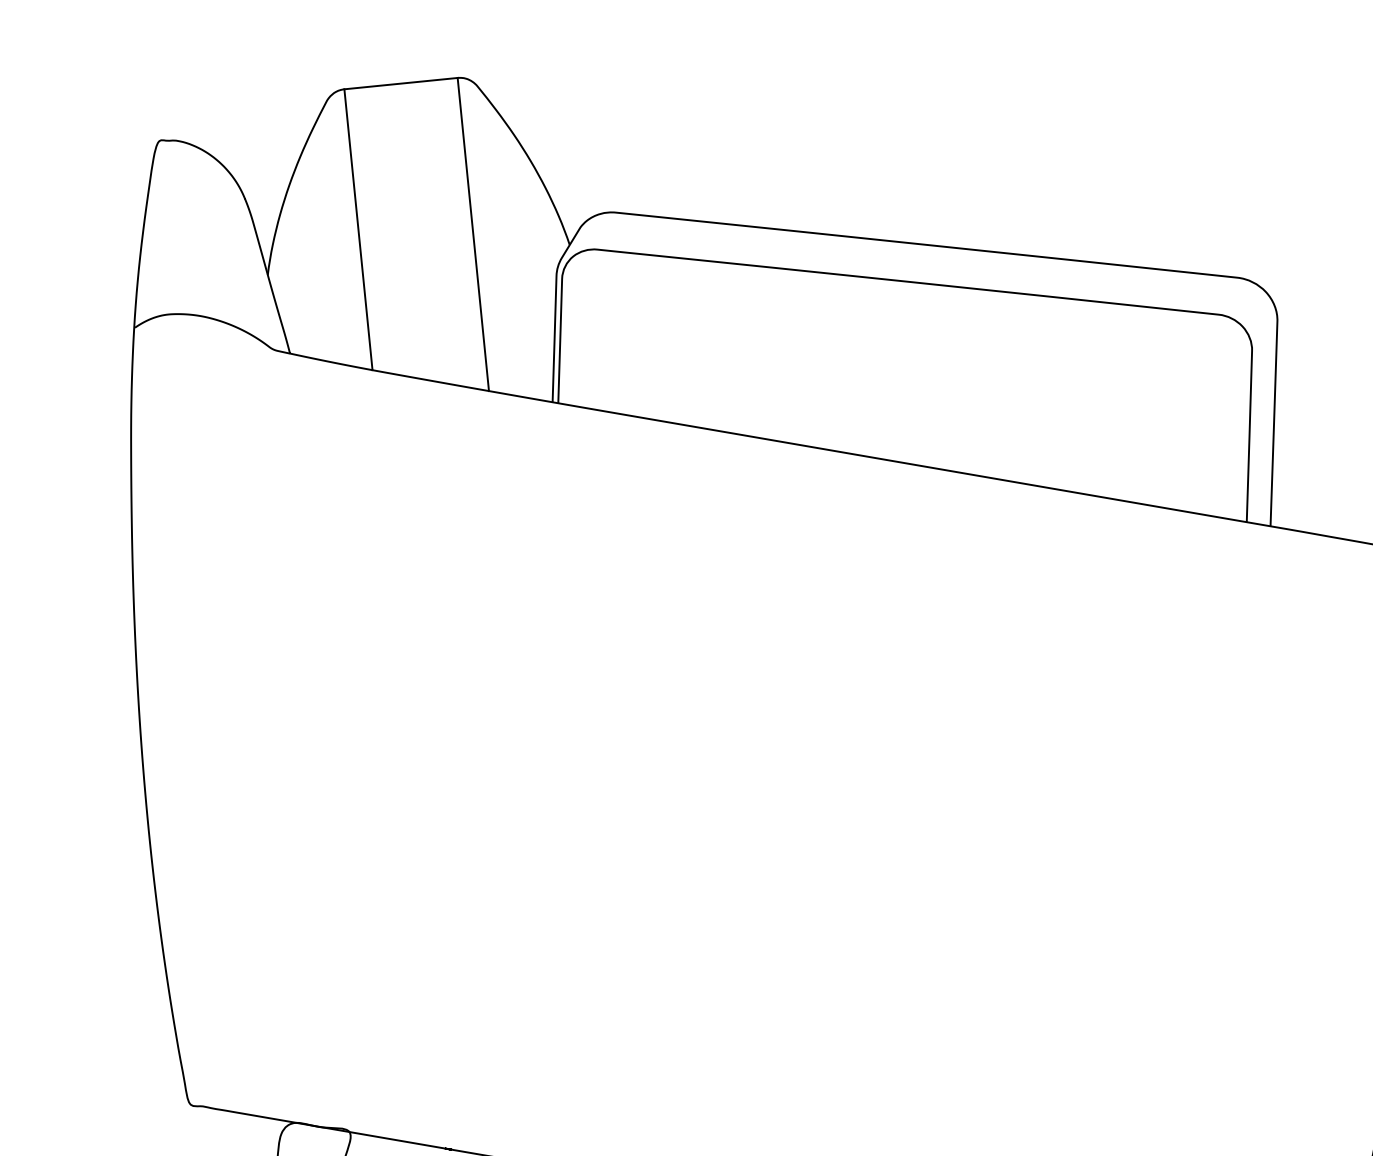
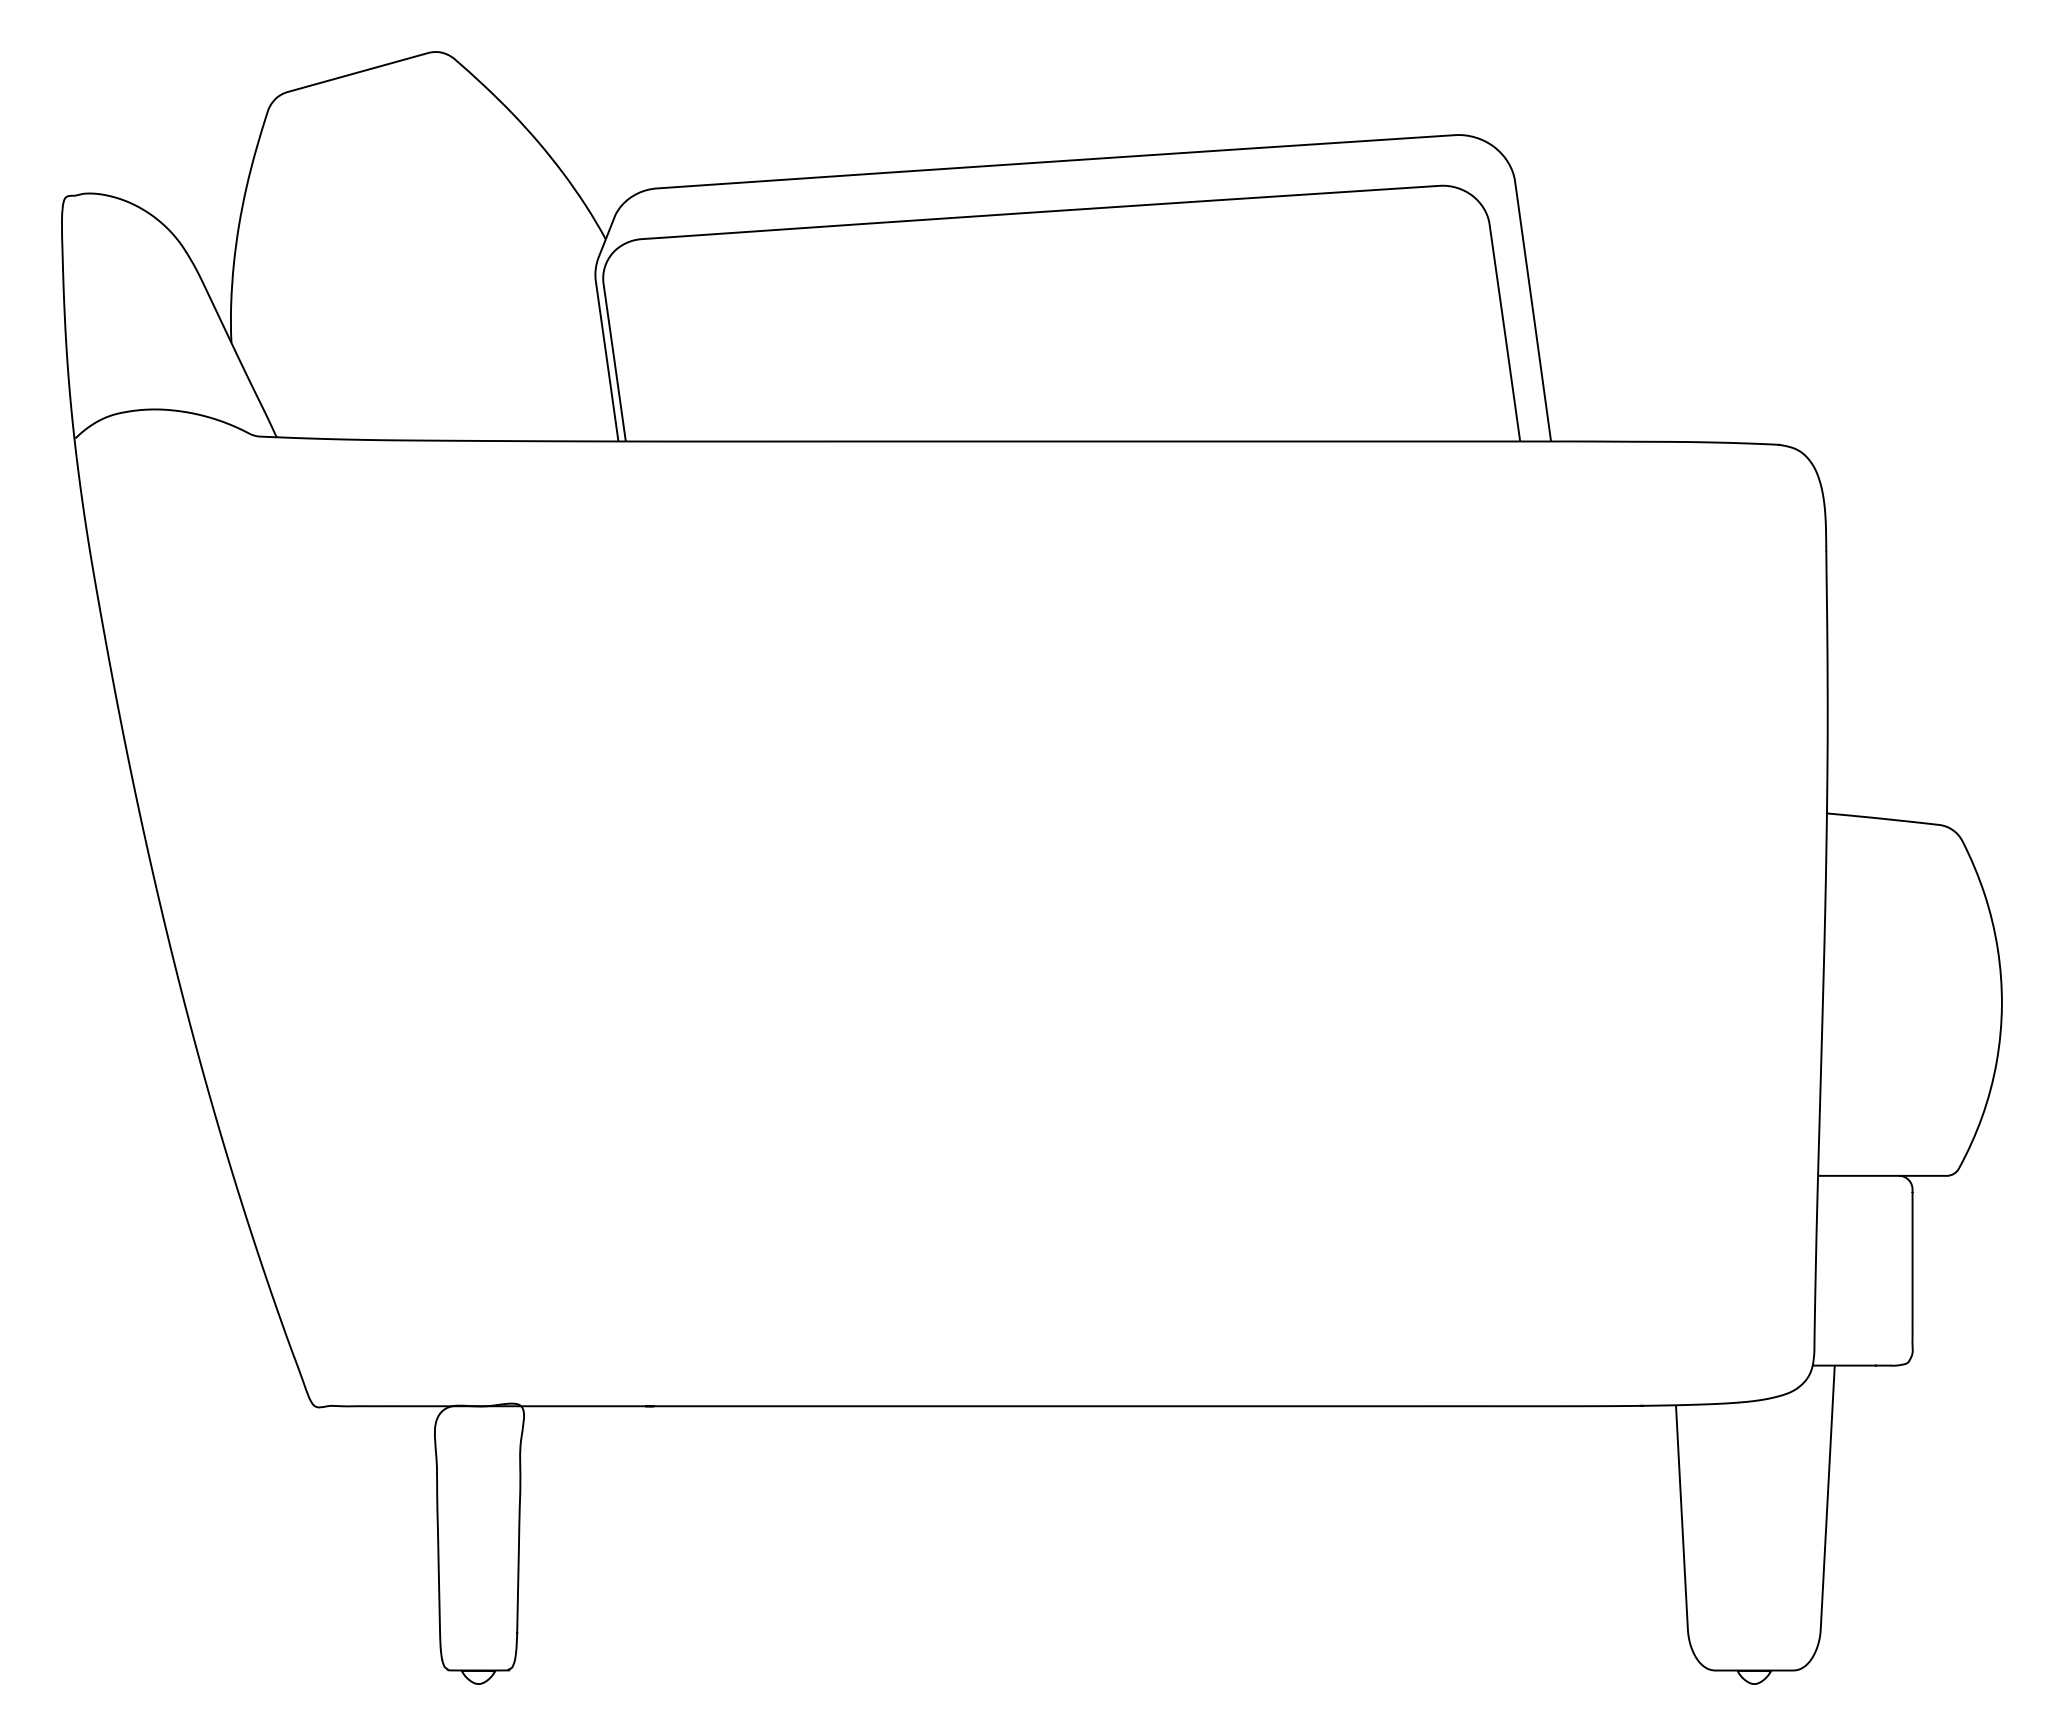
line: (358, 229) -> (335, 266), removed
line: (472, 234) -> (481, 247), removed

